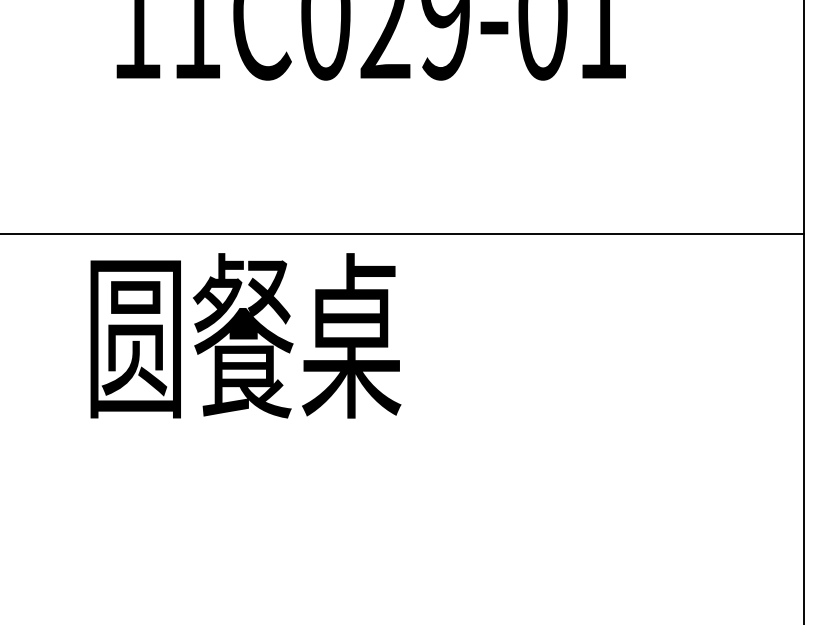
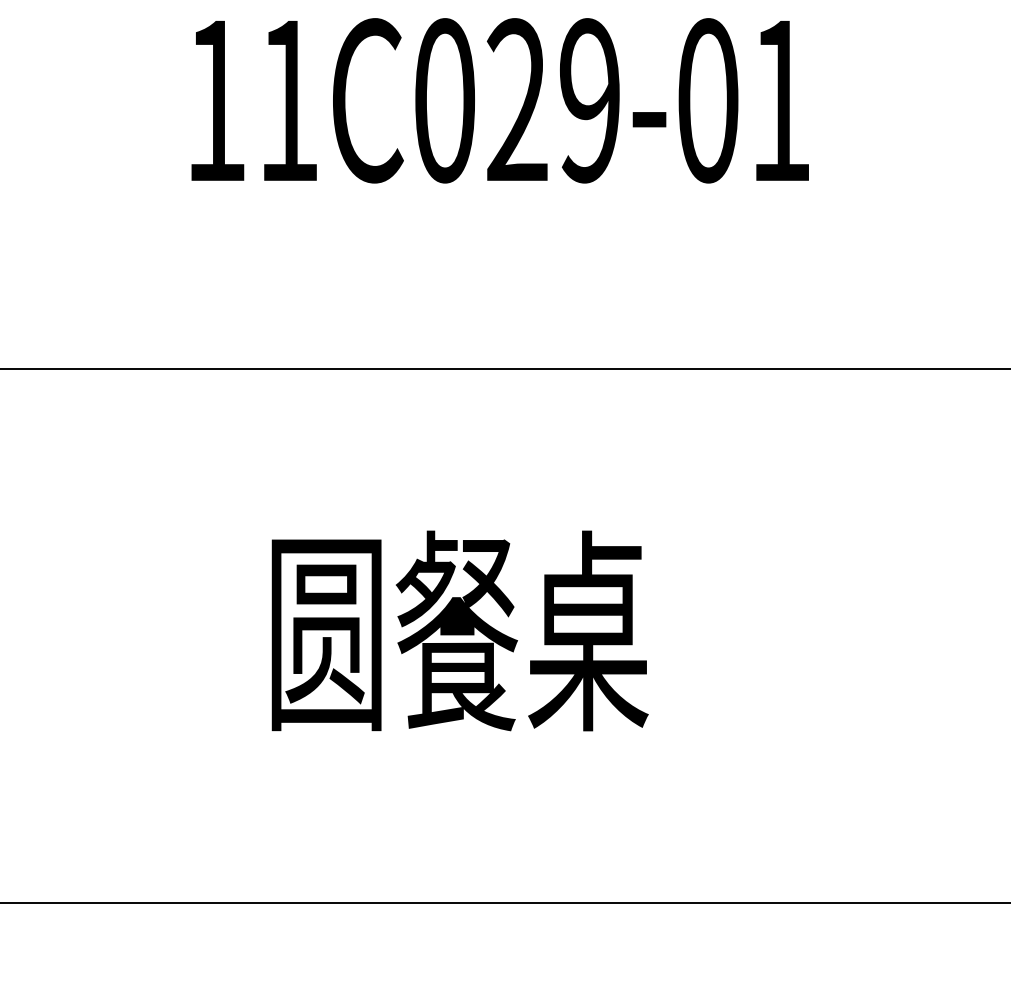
text: (245, 335) -> (459, 630), moved

